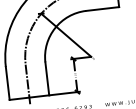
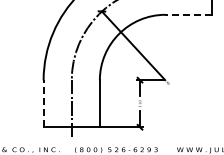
line: (102, 8) -> (188, 14), solid -> dashed
line: (7, 83) -> (43, 103), solid -> dashed

